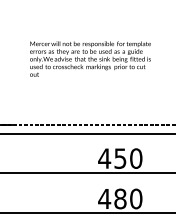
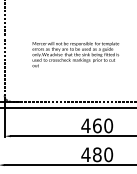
text: (120, 158) -> (97, 125), 450 -> 460

